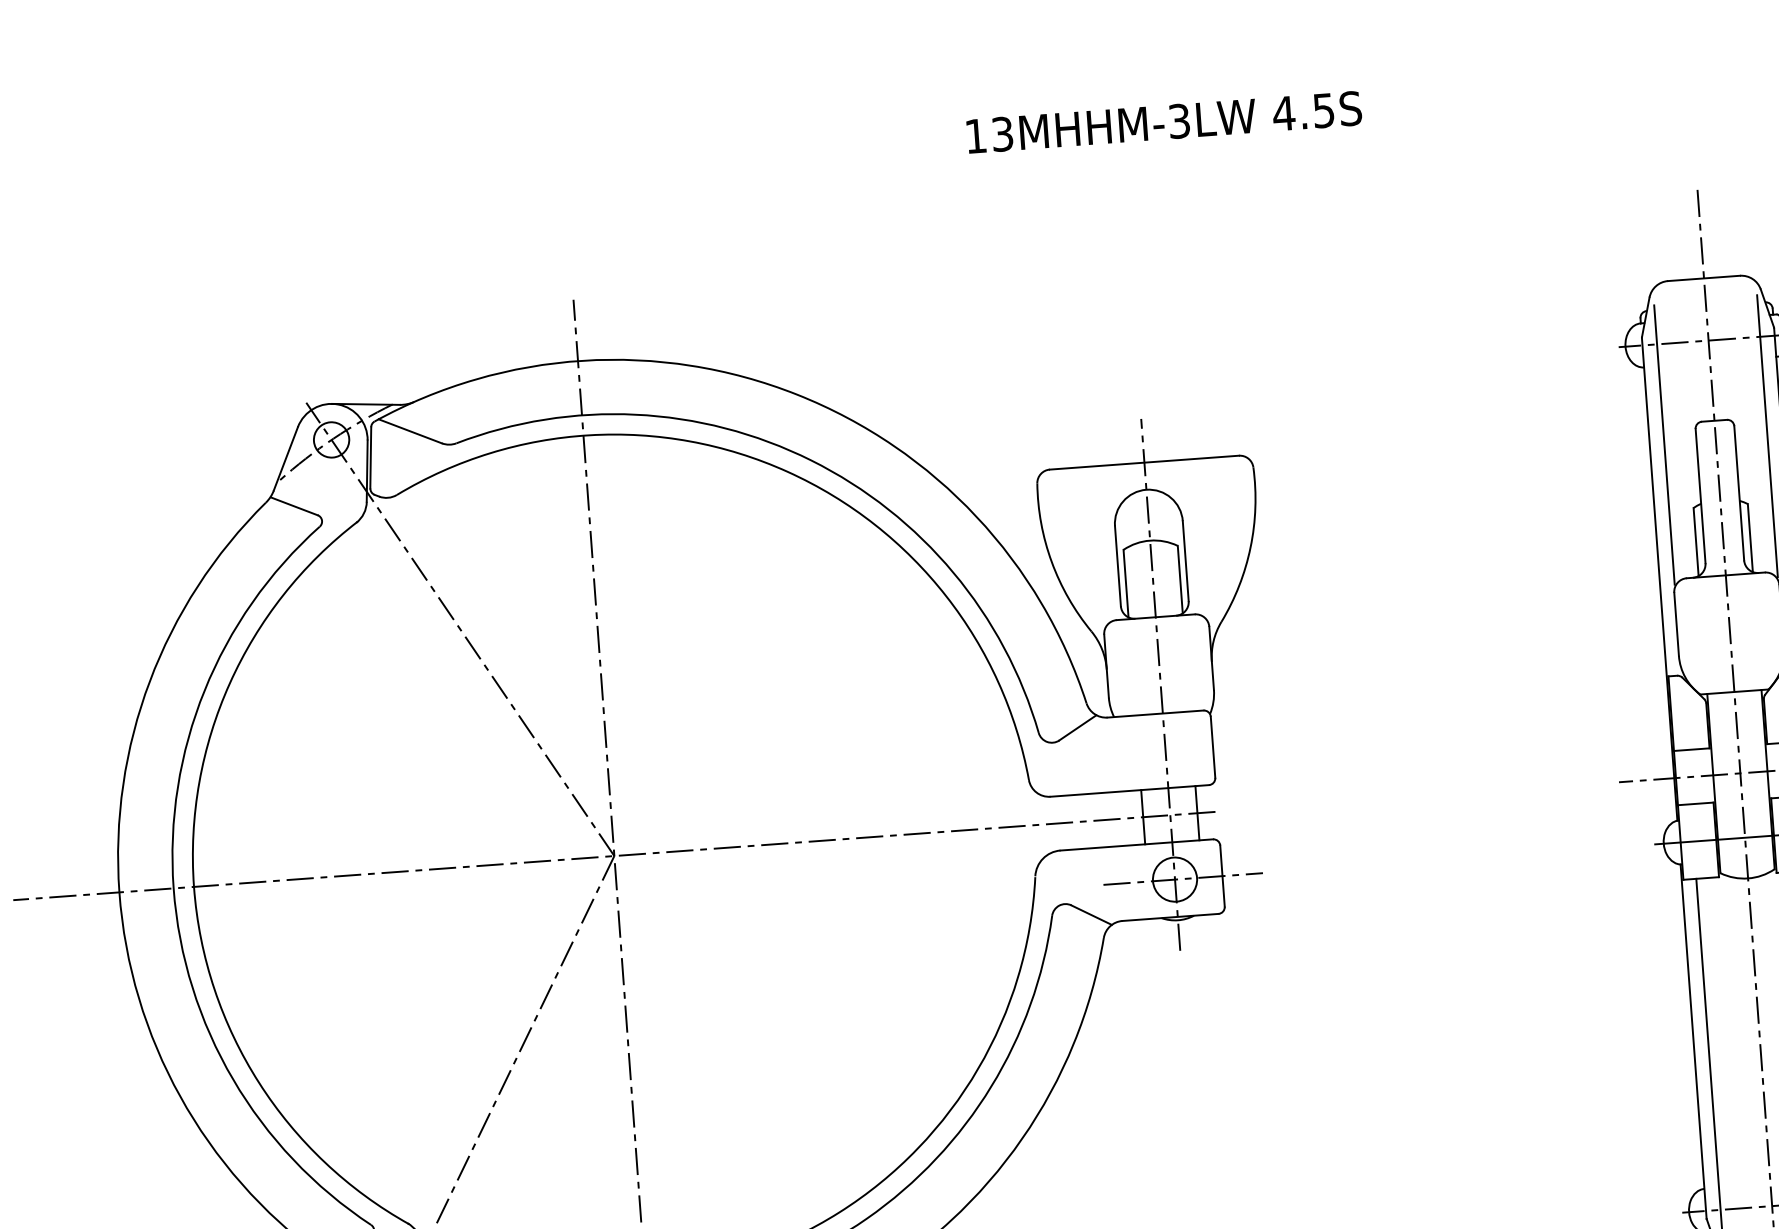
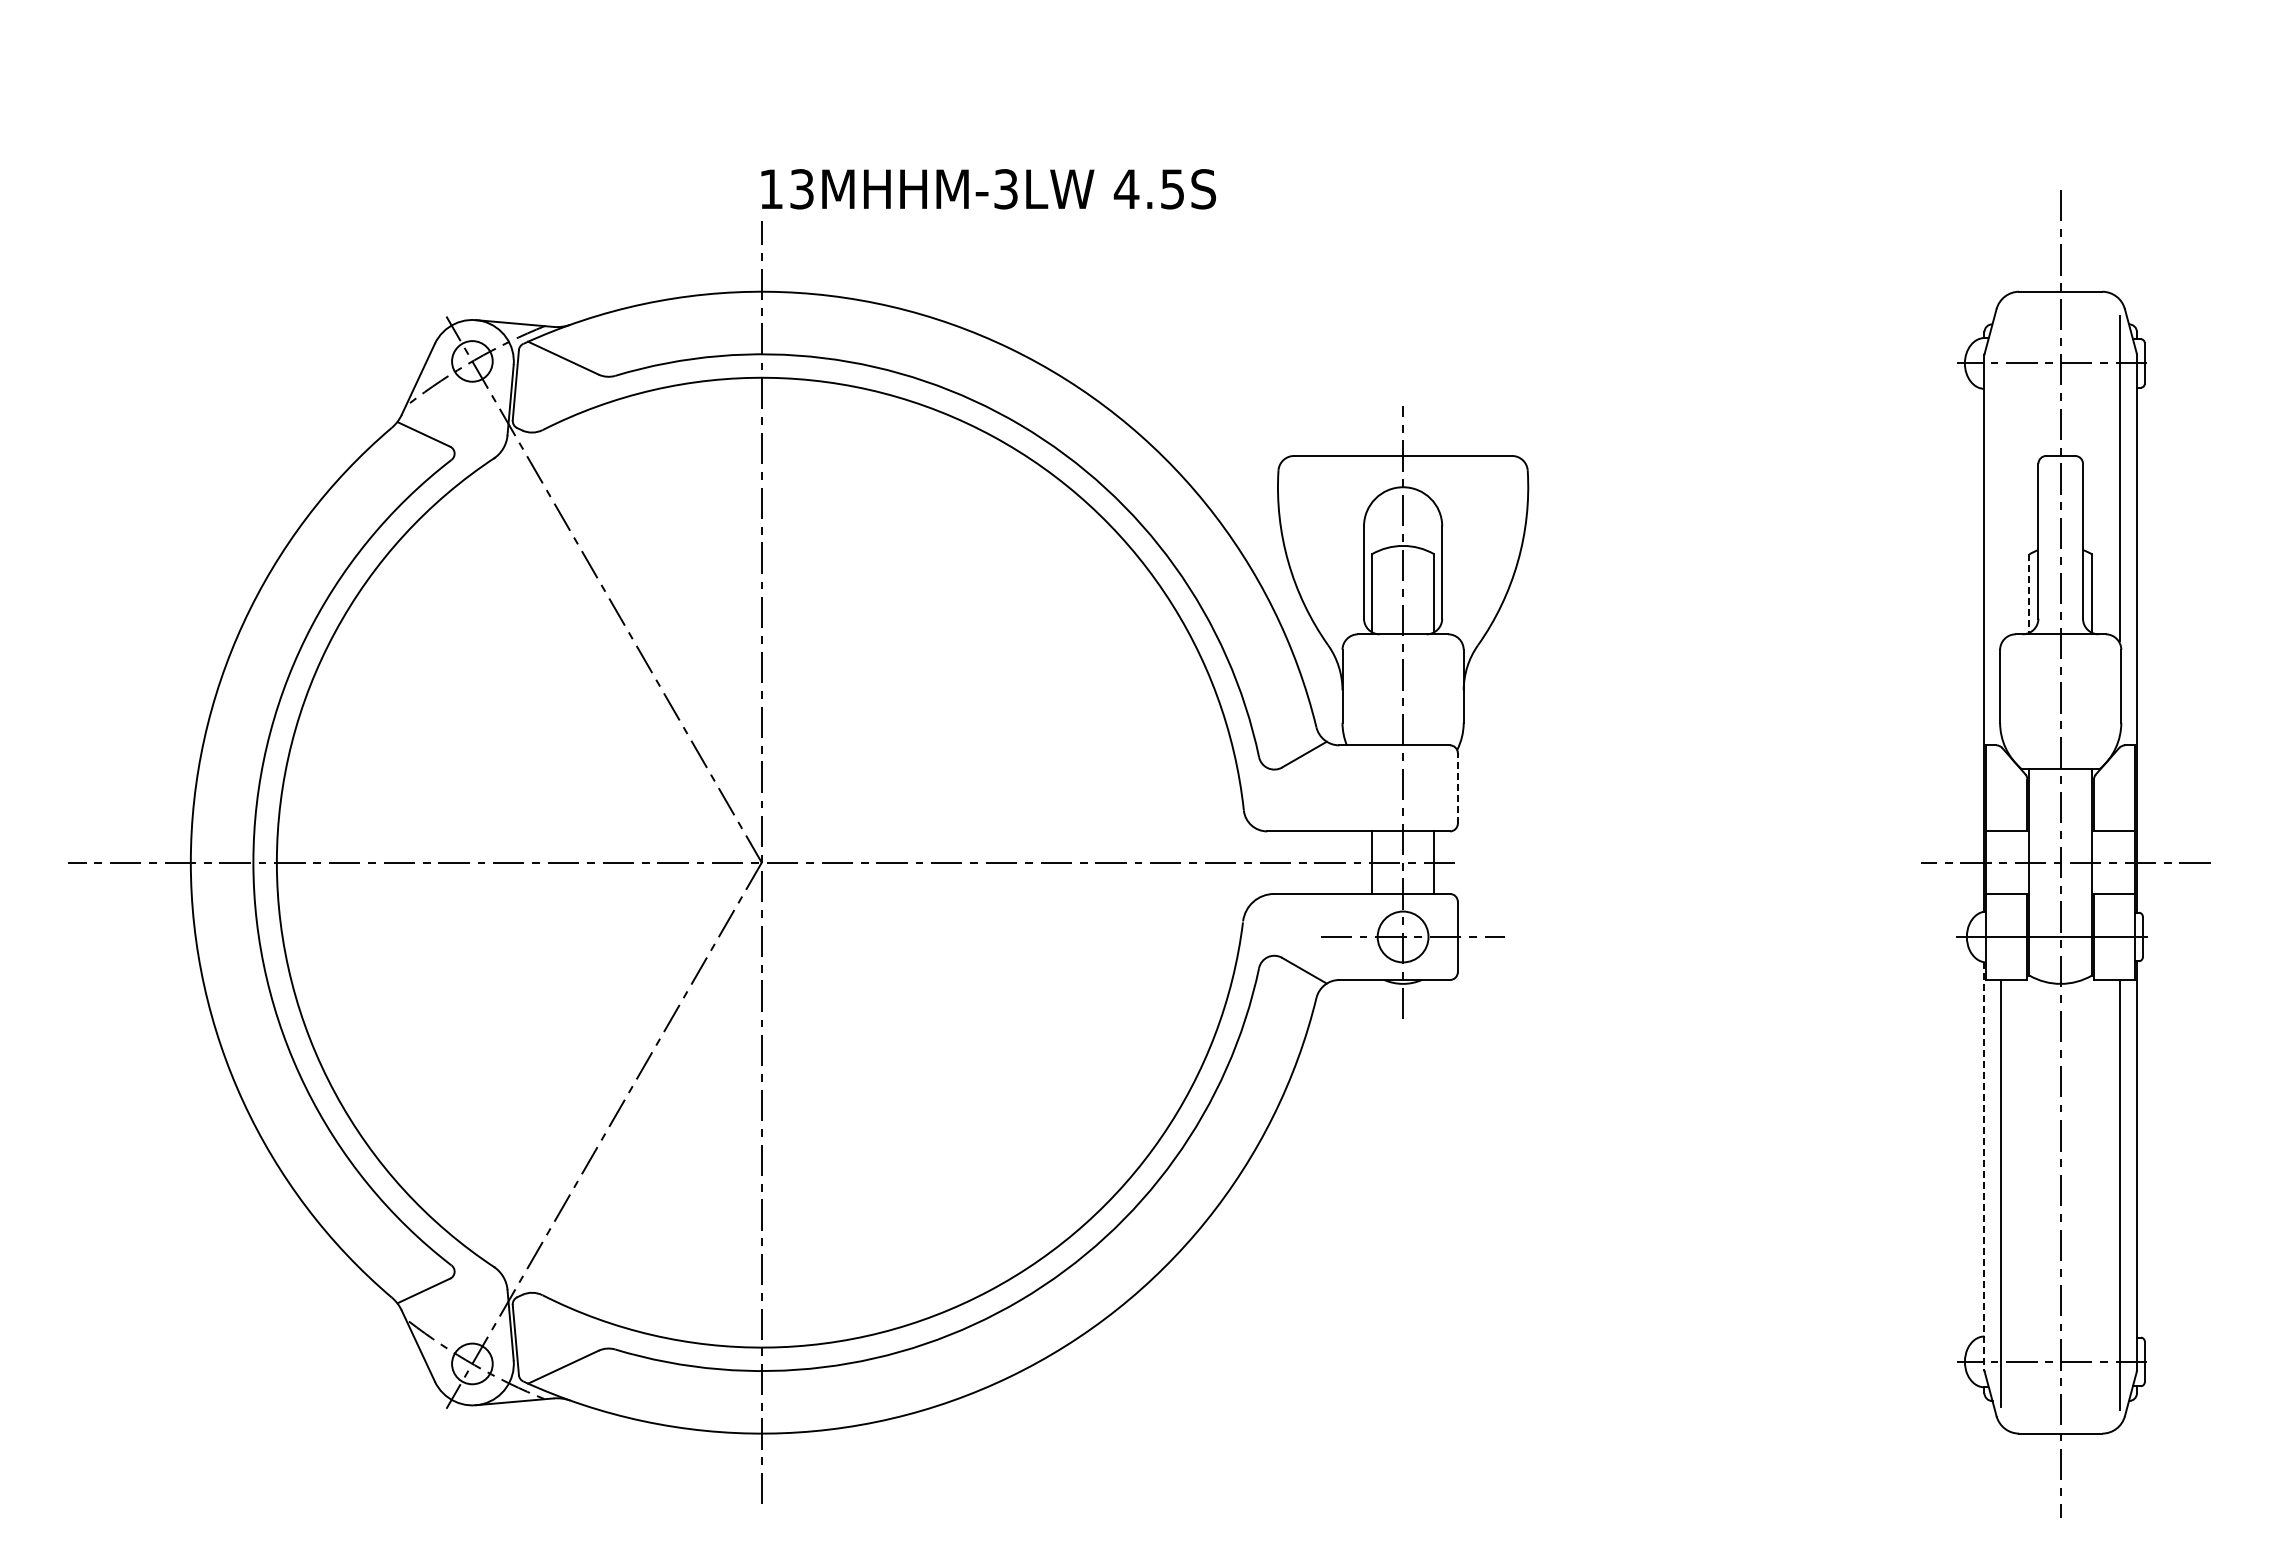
text: (1164, 122) -> (988, 189), moved
line: (1664, 444) -> (2001, 479), removed
line: (1696, 542) -> (2029, 594), solid -> dashed
line: (1212, 746) -> (1457, 787), solid -> dashed
line: (1693, 1042) -> (1984, 1167), solid -> dashed

